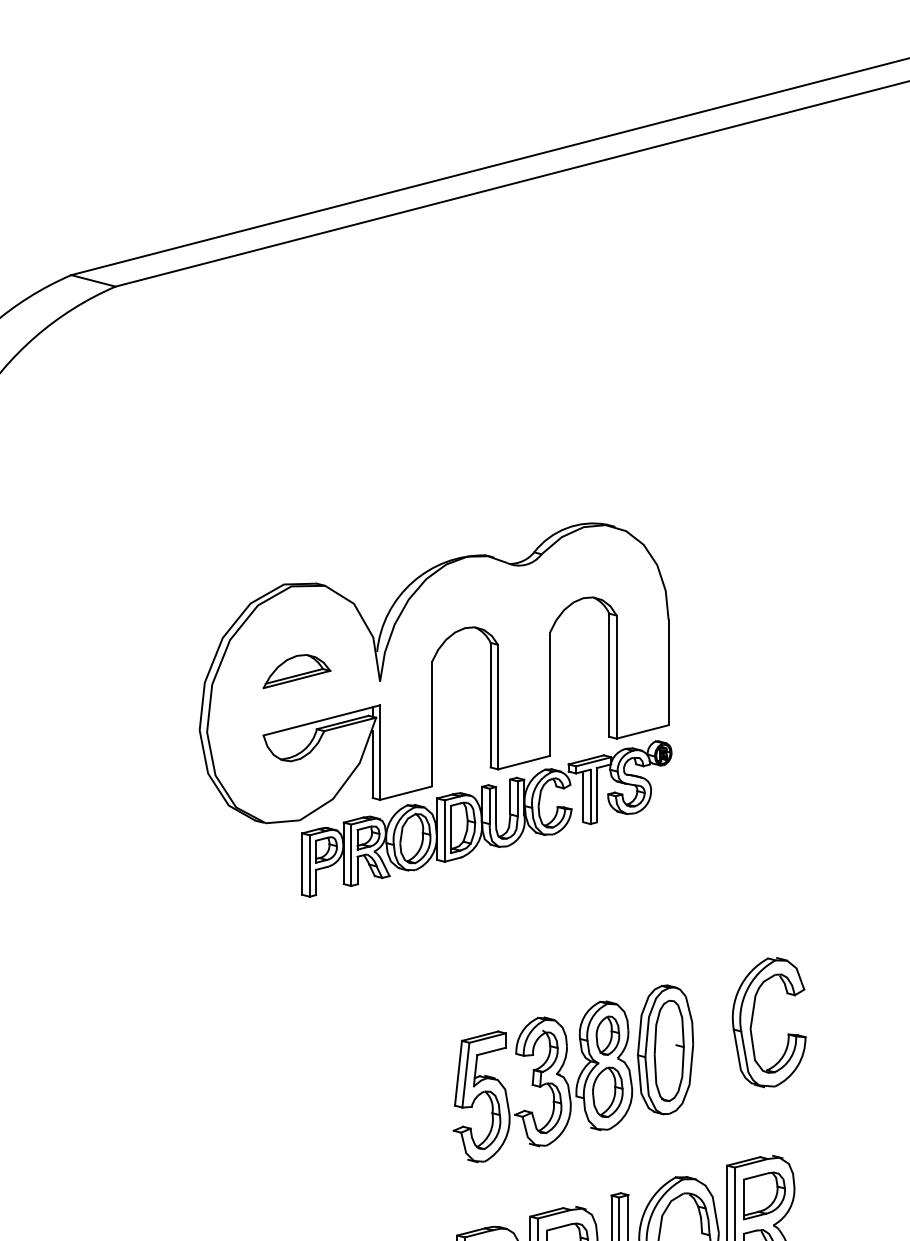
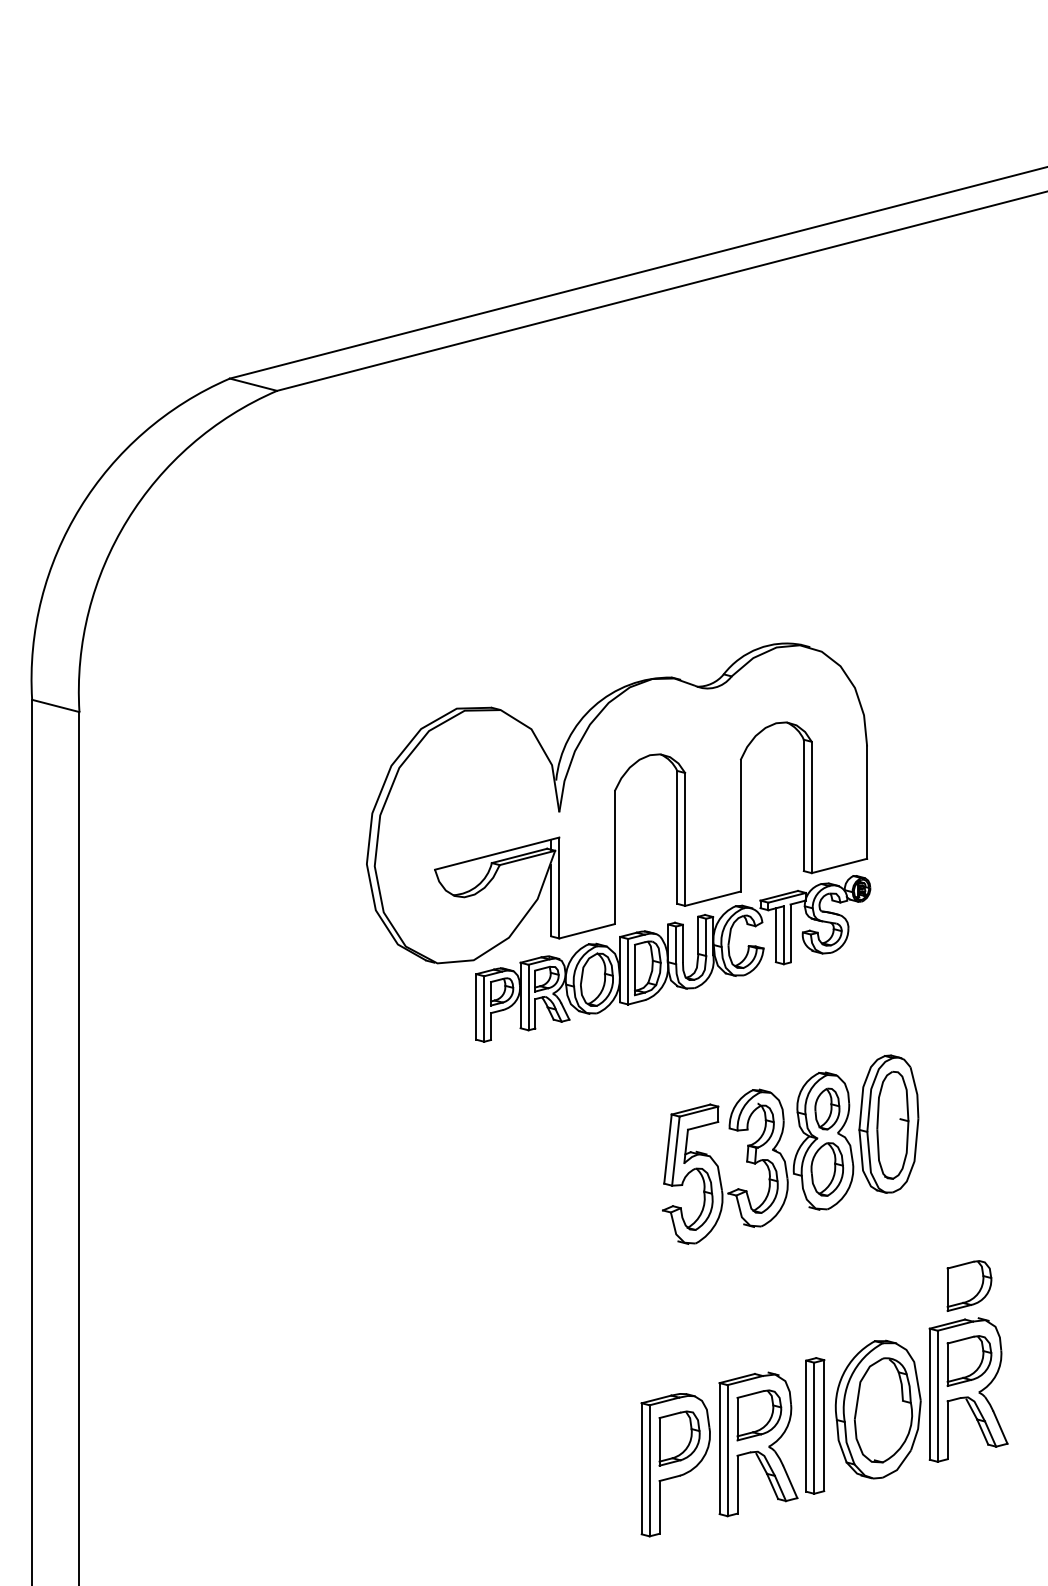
part: (296, 671) -> (470, 801), removed
part: (753, 1018) -> (957, 1171), removed
part: (578, 1075) -> (796, 1151), moved
part: (764, 1125) -> (969, 1285), added

